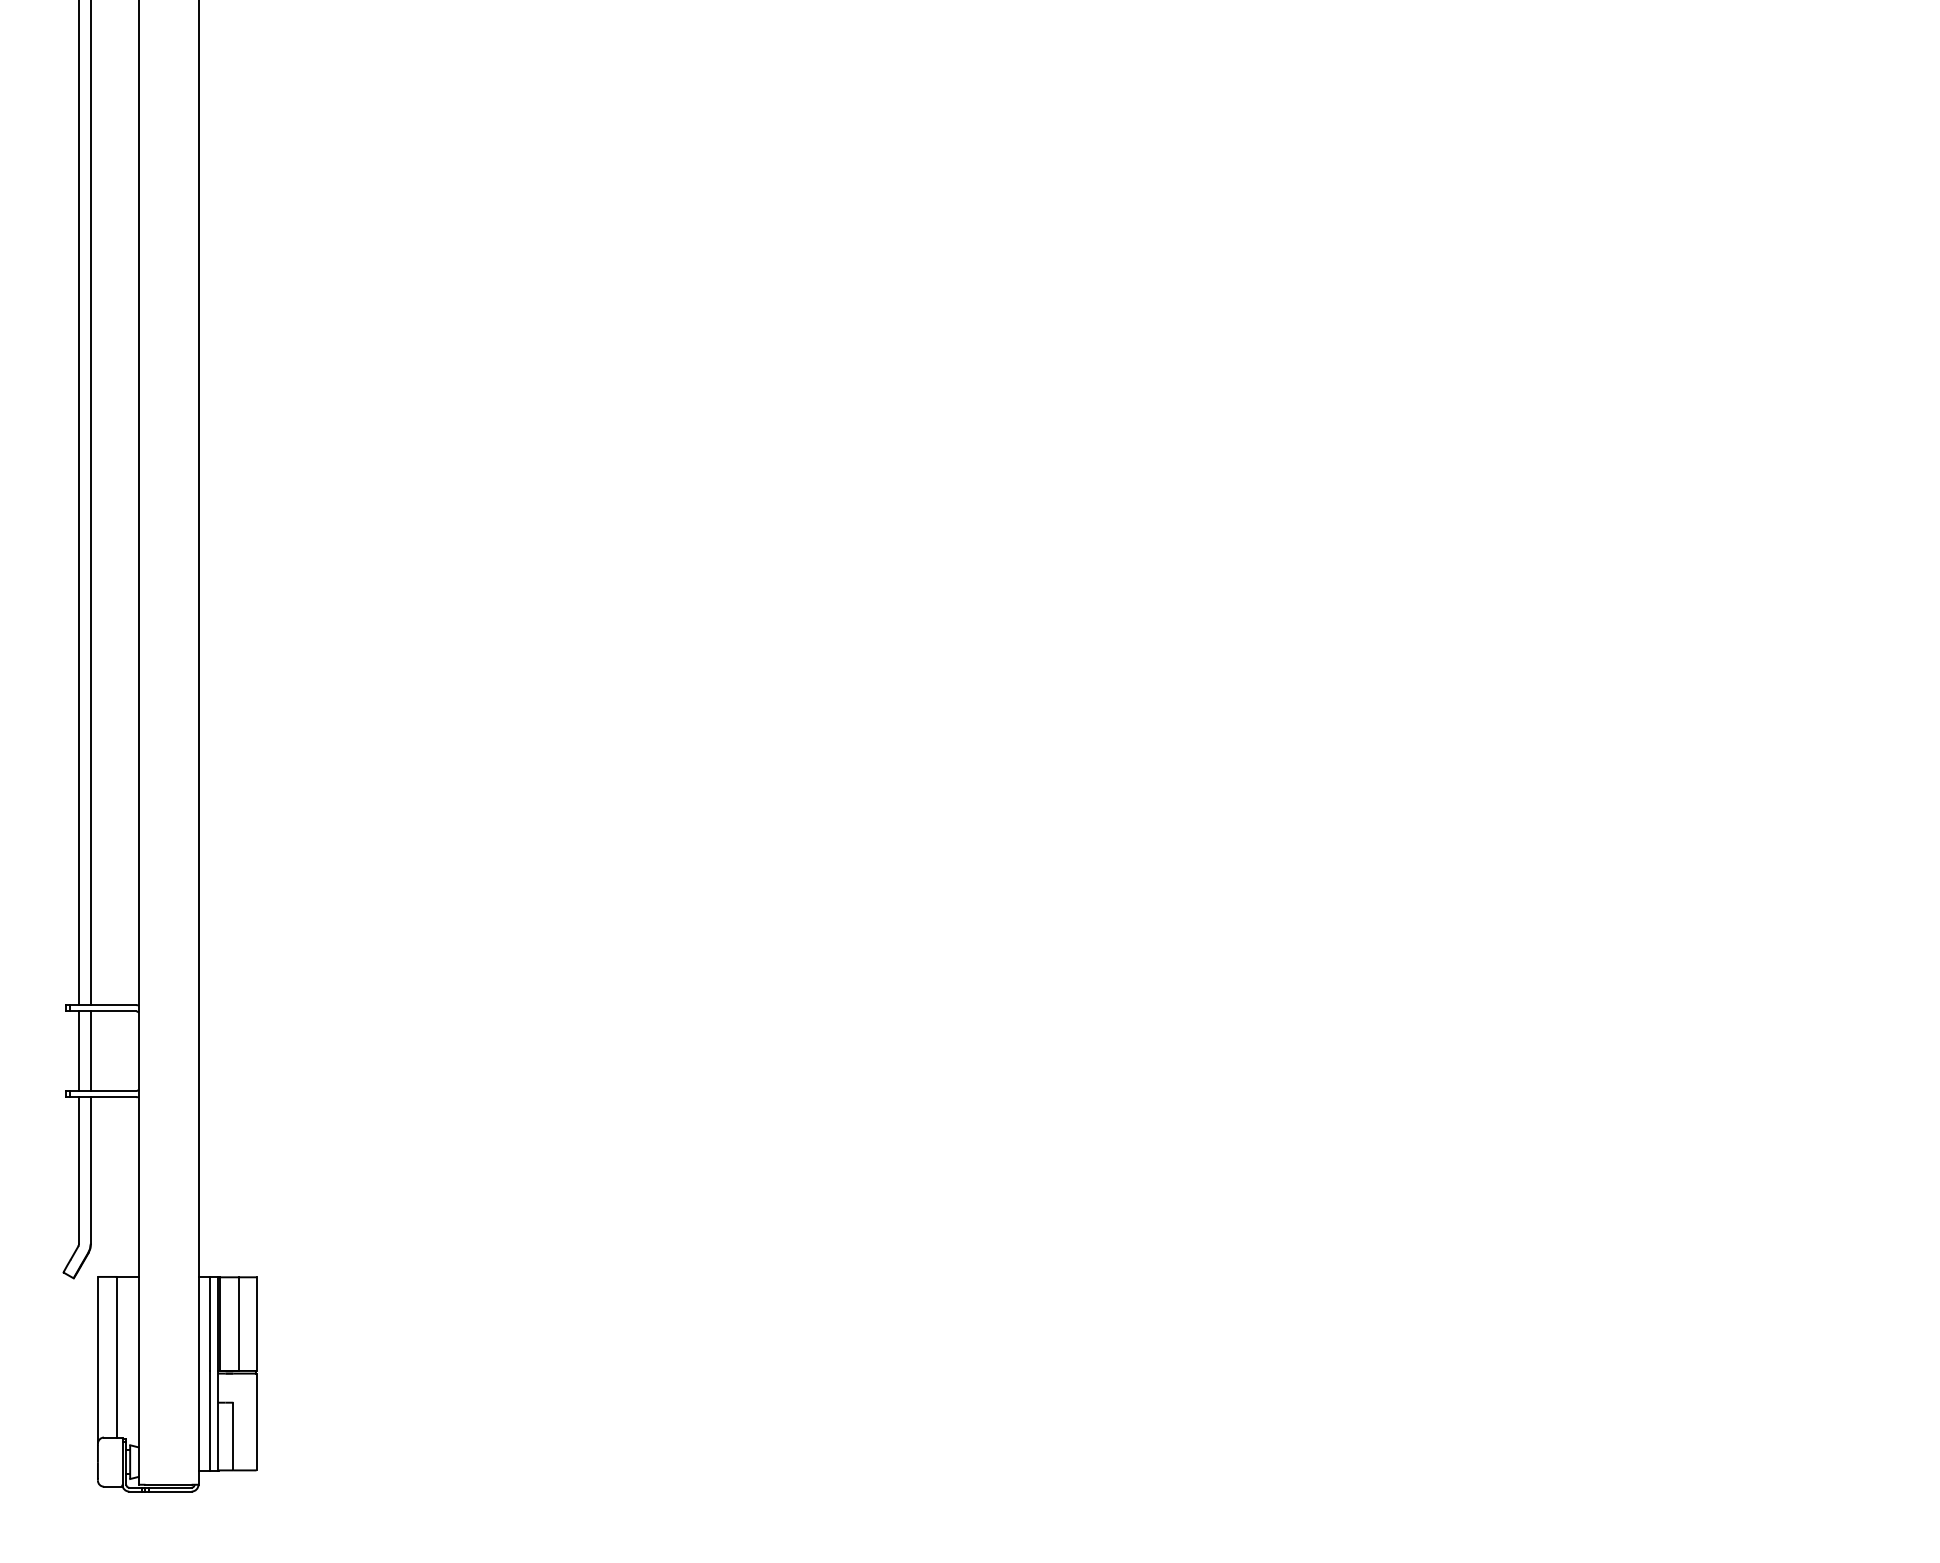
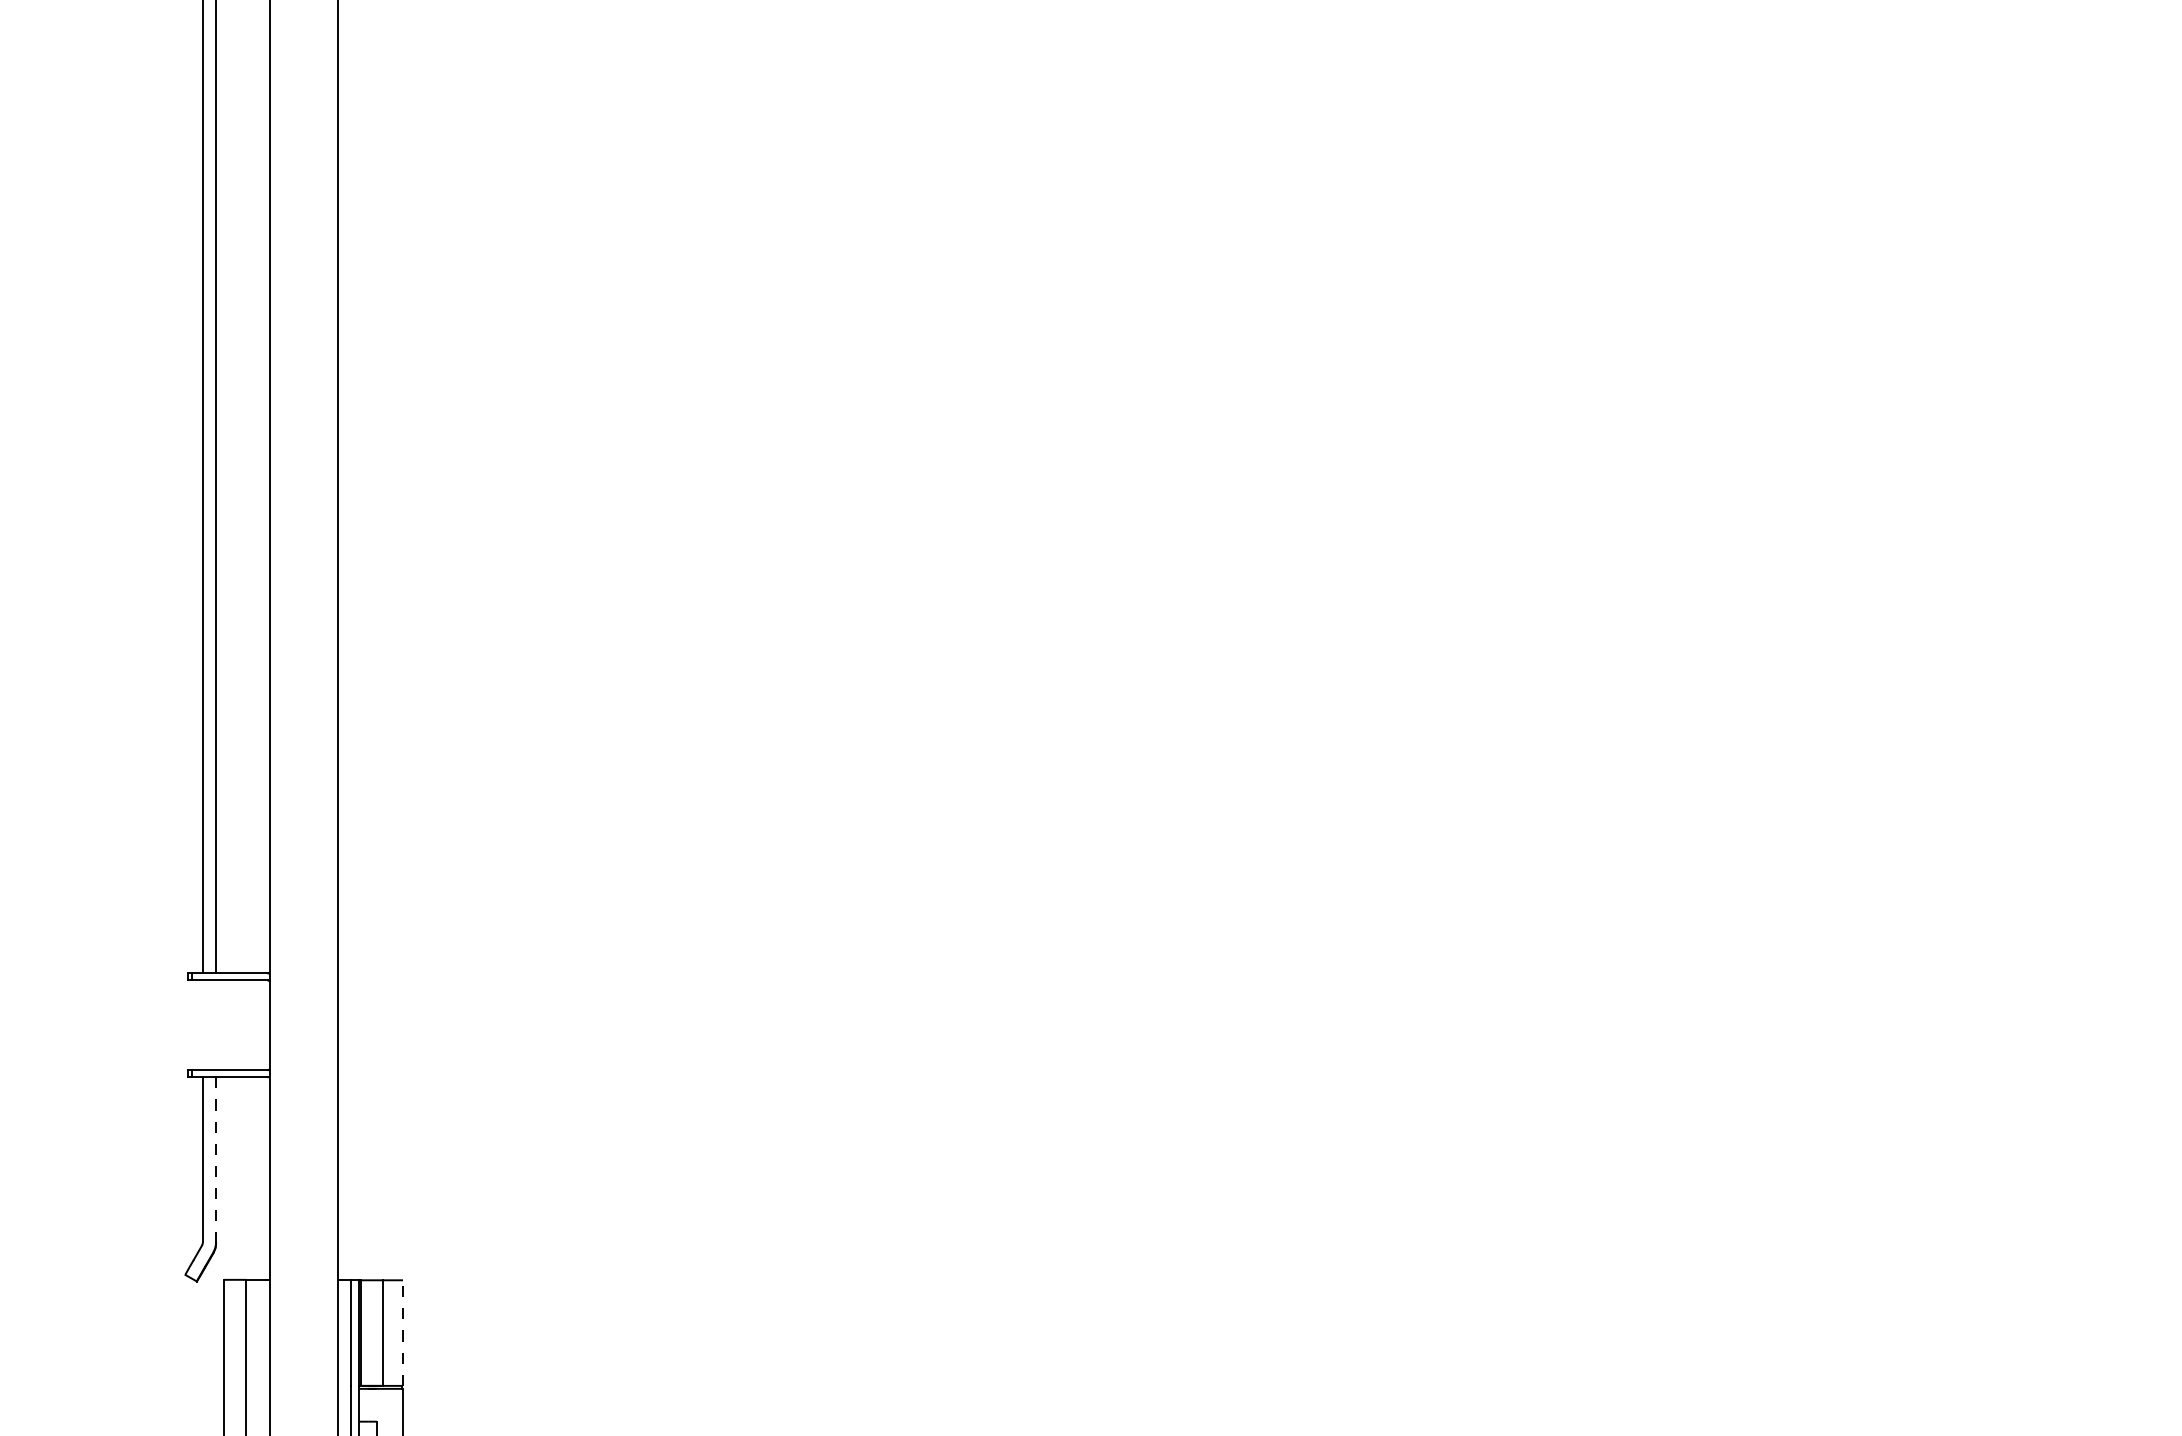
line: (79, 1051) -> (203, 1025), removed
line: (90, 1051) -> (215, 1025), removed
line: (90, 1170) -> (215, 1159), solid -> dashed
line: (256, 1324) -> (402, 1333), solid -> dashed

